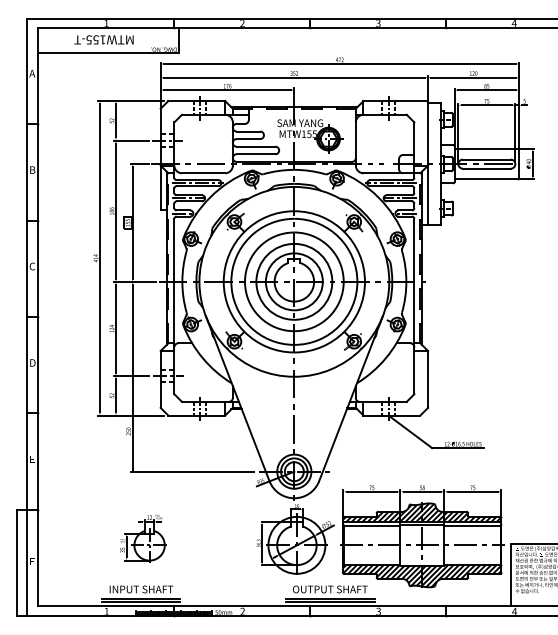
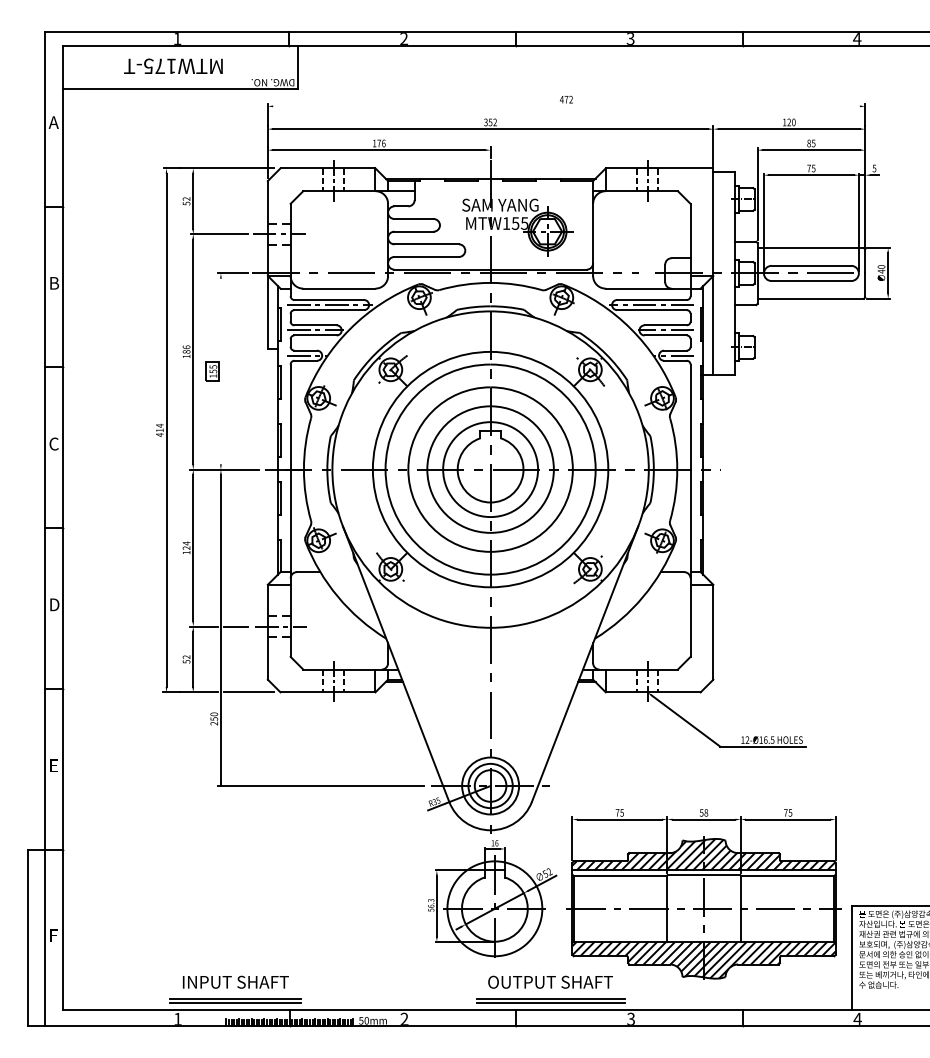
text: (95, 39) -> (159, 65), MTW155-T -> MTW175-T
line: (339, 63) -> (565, 105), removed
line: (132, 222) -> (220, 370), removed
part: (143, 538) -> (239, 897), removed

